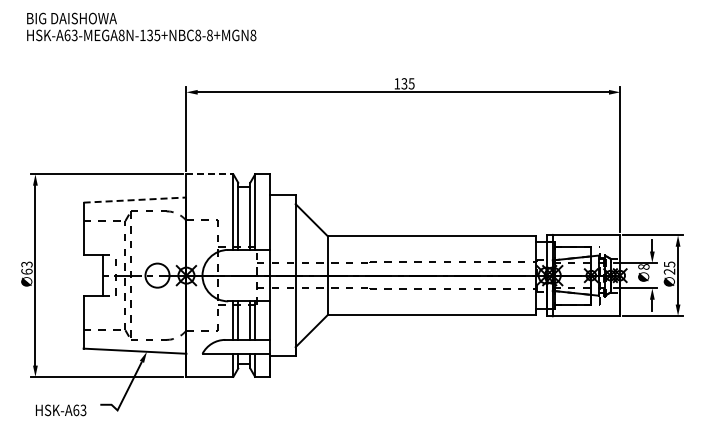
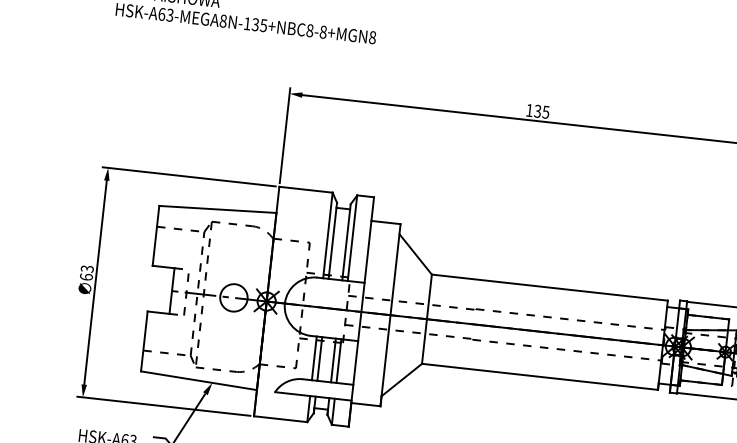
line: (210, 174) -> (306, 189), dashed -> solid
line: (135, 200) -> (218, 209), dashed -> solid

